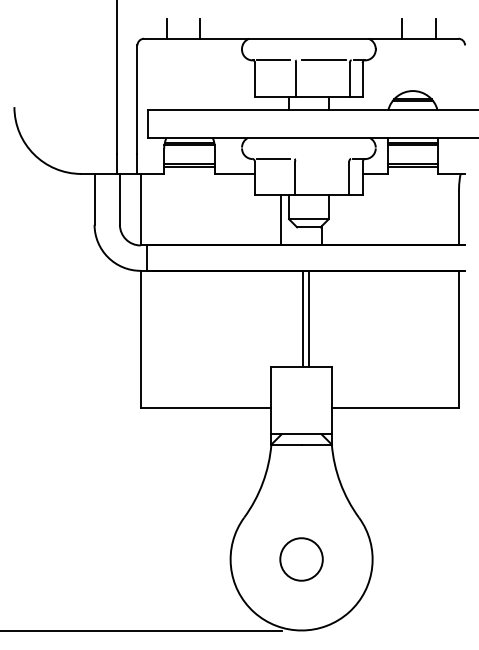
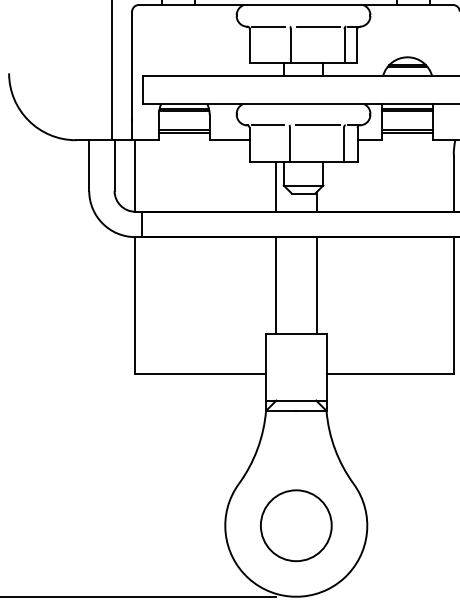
line: (322, 159) -> (317, 125), added
line: (303, 318) -> (317, 284), moved
line: (309, 318) -> (276, 284), moved
circle: (301, 559) -> (296, 525), size x1.67

